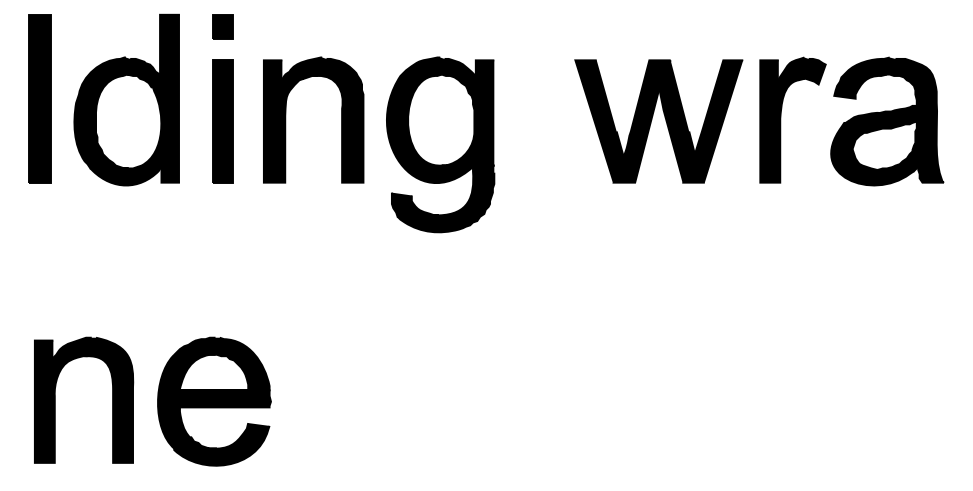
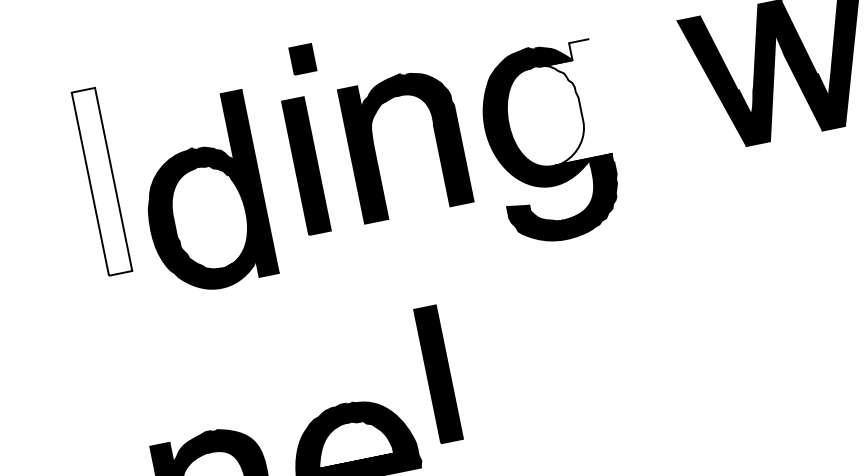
part: (222, 26) -> (302, 58), moved
fill: (39, 98) -> (101, 181), removed
part: (126, 99) -> (202, 193), moved
fill: (467, 112) -> (571, 101), removed
part: (301, 328) -> (438, 374), added

